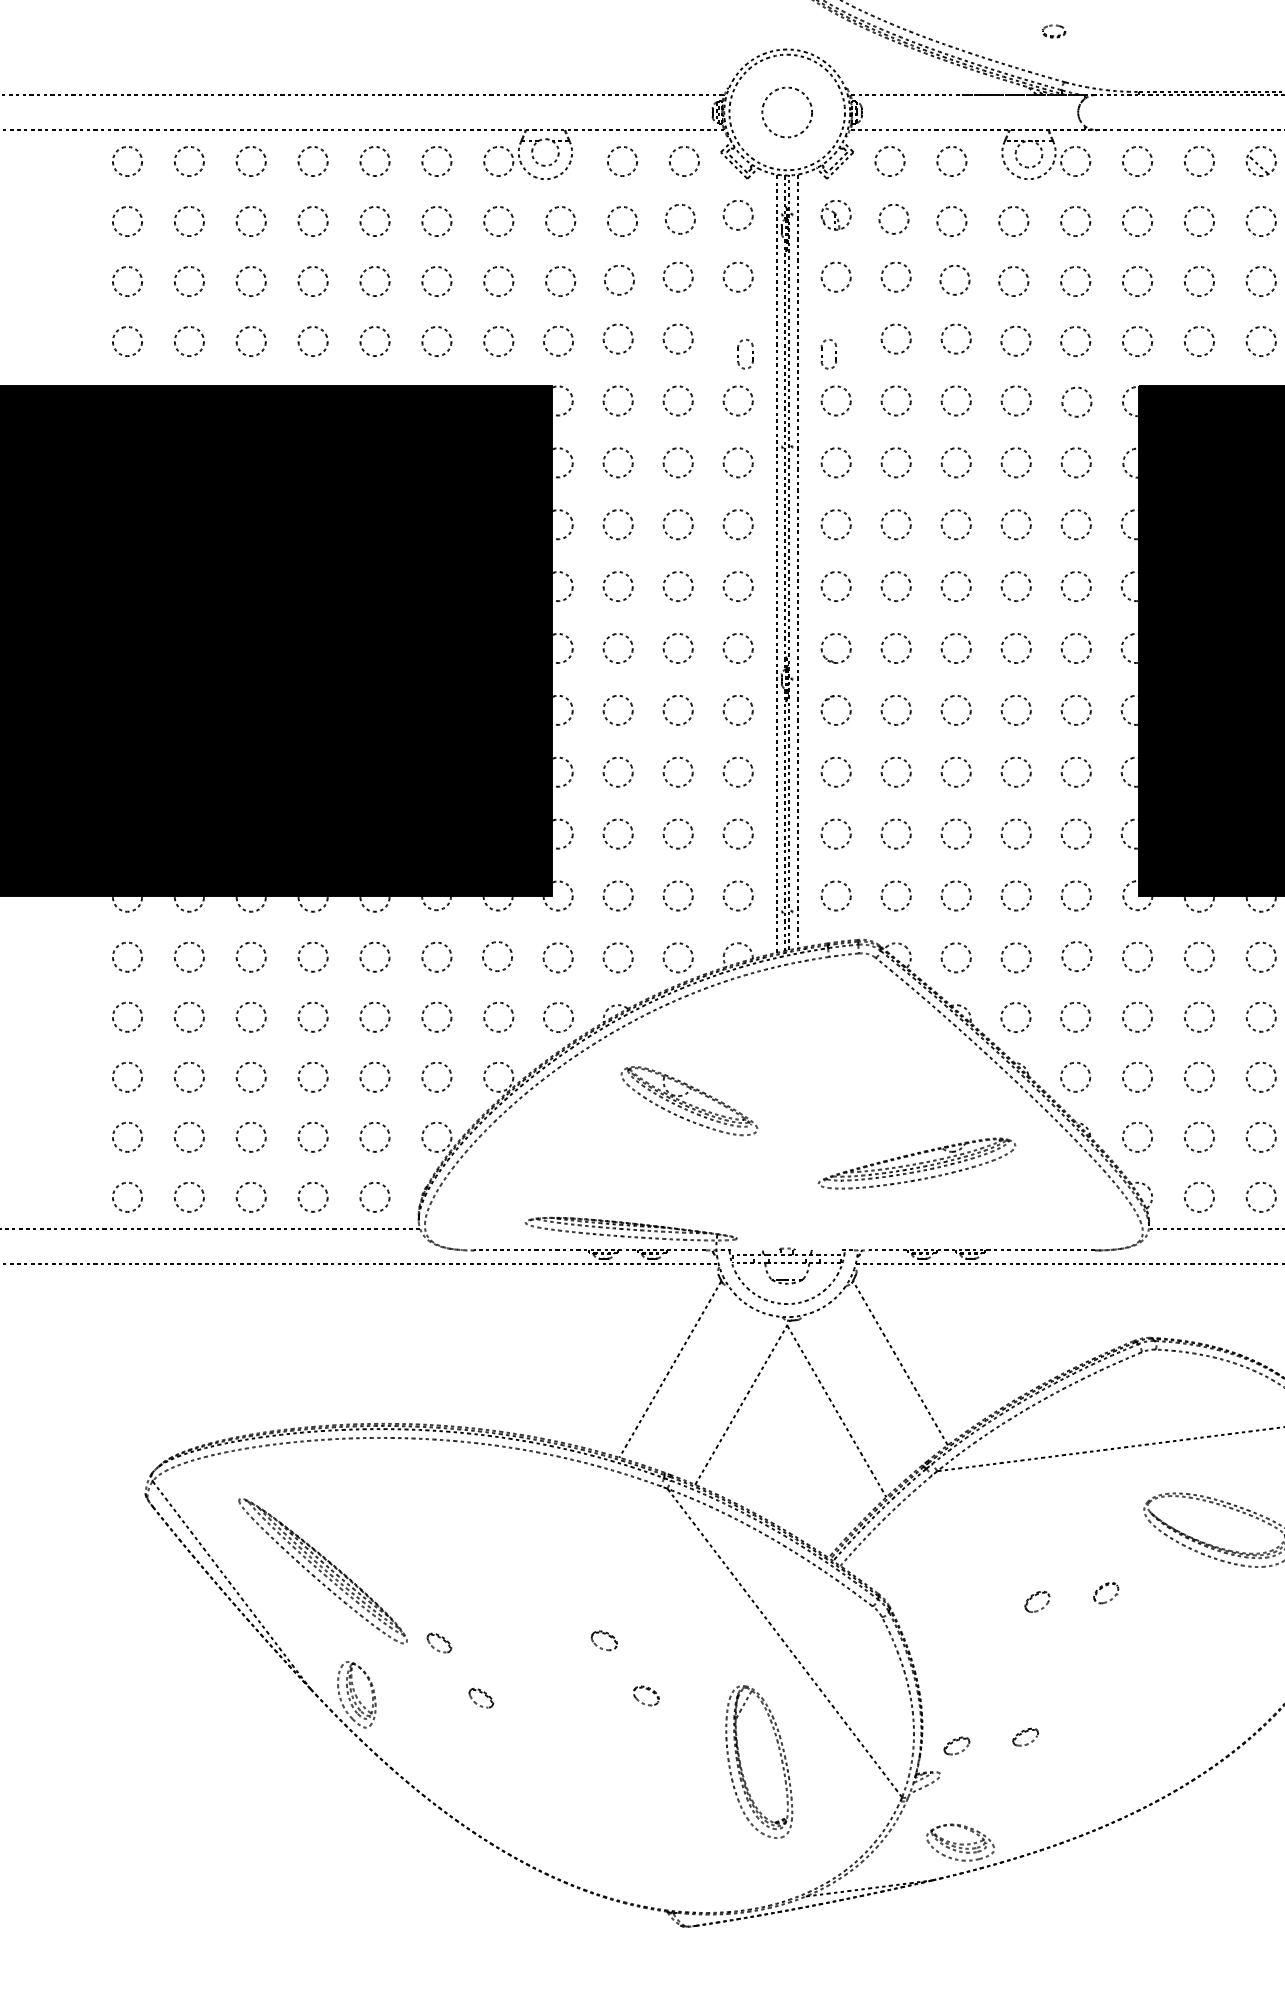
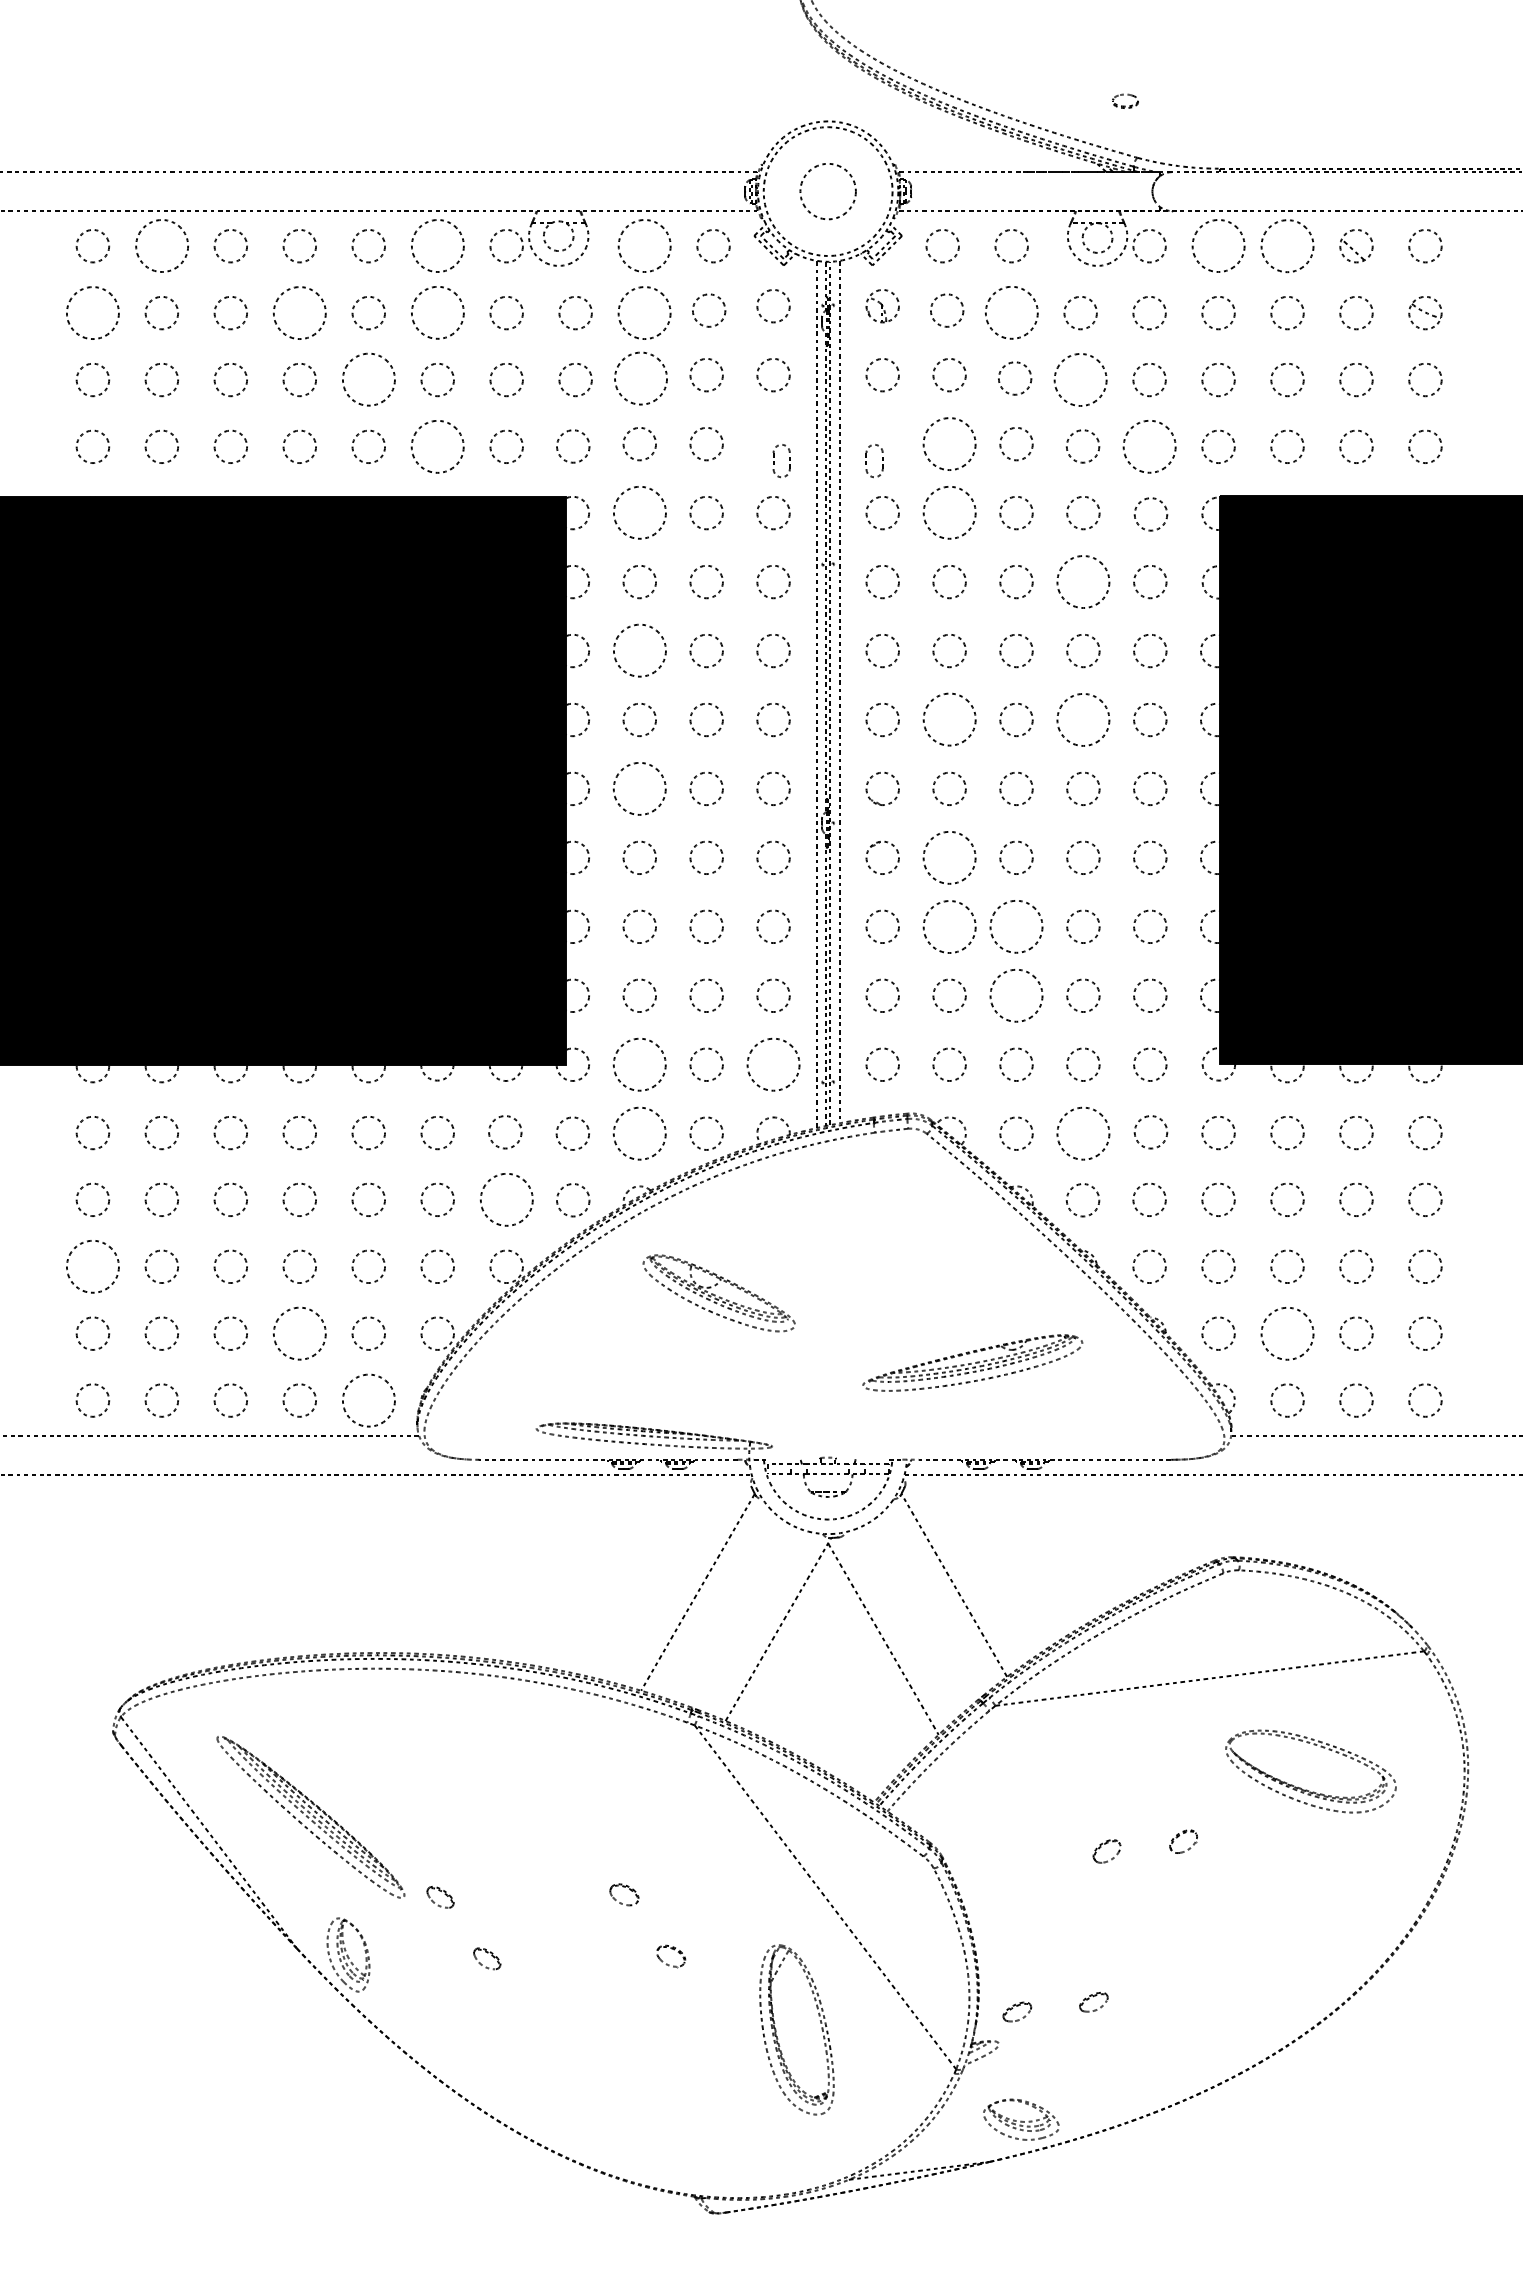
circle: (1199, 160) -> (1287, 245), size x1.6
circle: (189, 161) -> (161, 246), size x1.6
circle: (436, 161) -> (437, 246), size x1.6
circle: (622, 161) -> (644, 246), size x1.6
circle: (1137, 161) -> (1218, 246), size x1.6
circle: (127, 220) -> (92, 312), size x1.6
circle: (312, 220) -> (299, 312), size x1.6
circle: (622, 220) -> (644, 312), size x1.6
circle: (436, 221) -> (437, 313), size x1.6
circle: (951, 221) -> (1011, 313), size x1.6
circle: (619, 280) -> (641, 378), size x1.6
circle: (1013, 281) -> (1080, 379), size x1.6
circle: (374, 282) -> (368, 380), size x1.6
circle: (896, 338) -> (949, 443), size x1.6
circle: (436, 341) -> (437, 446), size x1.6
circle: (1075, 341) -> (1149, 446), size x1.6
circle: (617, 401) -> (639, 513), size x1.6
circle: (896, 401) -> (949, 513), size x1.6
circle: (1016, 462) -> (1083, 581), size x1.6
circle: (617, 525) -> (639, 651), size x1.6
circle: (1016, 586) -> (1083, 719), size x1.6
circle: (896, 587) -> (949, 720), size x1.6
circle: (617, 648) -> (639, 788), size x1.6
circle: (896, 710) -> (949, 857), size x1.6
circle: (896, 771) -> (949, 926), size x1.6
circle: (956, 771) -> (1016, 926), size x1.6
circle: (956, 833) -> (1016, 995), size x1.6
circle: (617, 895) -> (639, 1064), size x1.6
circle: (738, 895) -> (773, 1064), size x1.6
circle: (617, 957) -> (639, 1133), size x1.6
circle: (1016, 957) -> (1083, 1133), size x1.6
circle: (498, 1016) -> (506, 1199), size x1.6
circle: (127, 1077) -> (92, 1266), size x1.6
circle: (312, 1137) -> (299, 1333), size x1.6
circle: (1199, 1137) -> (1287, 1333), size x1.6
circle: (374, 1197) -> (368, 1400), size x1.6

